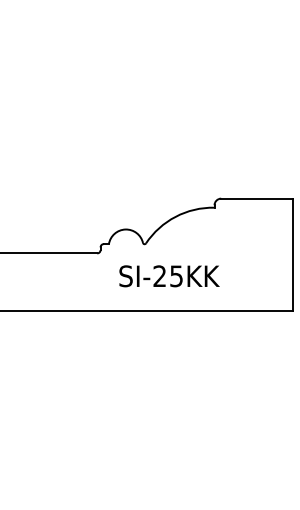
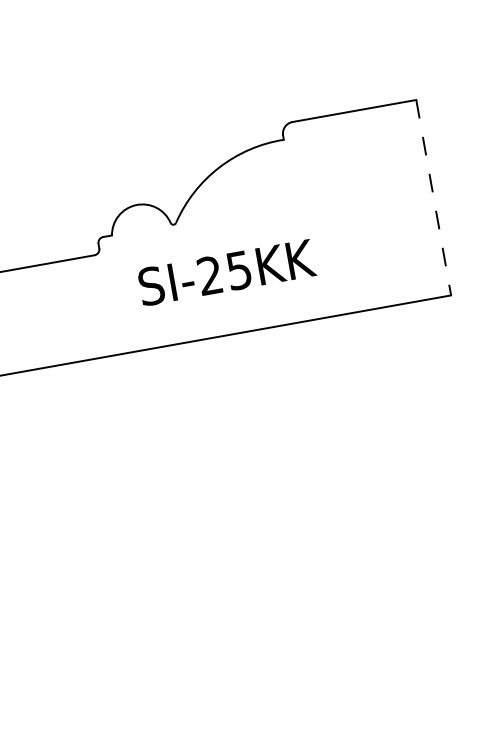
line: (292, 255) -> (433, 198), solid -> dashed

